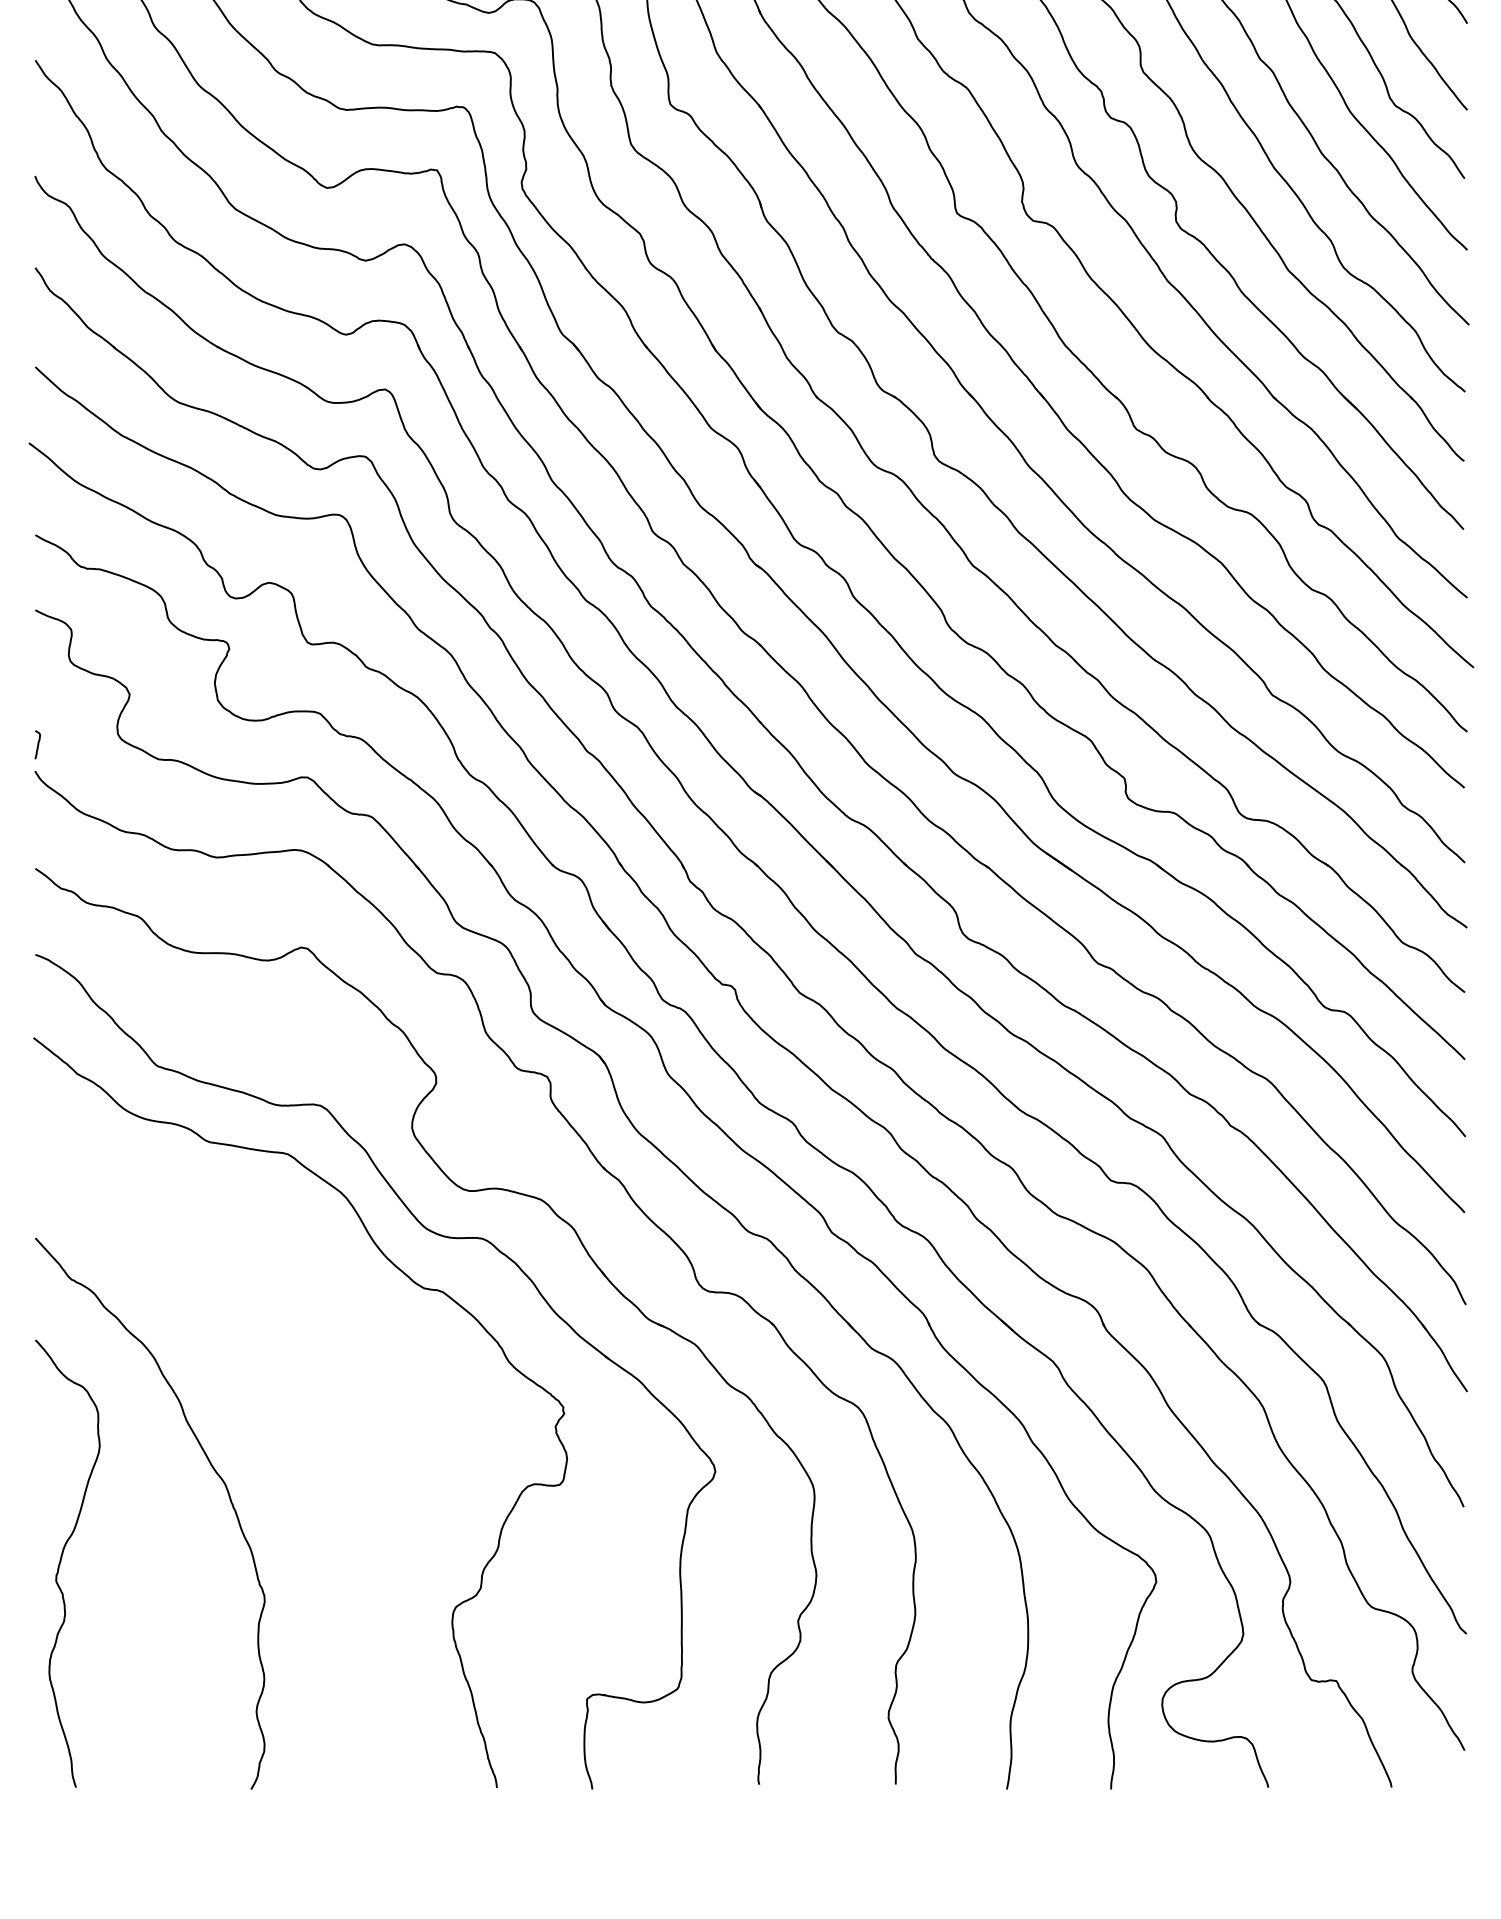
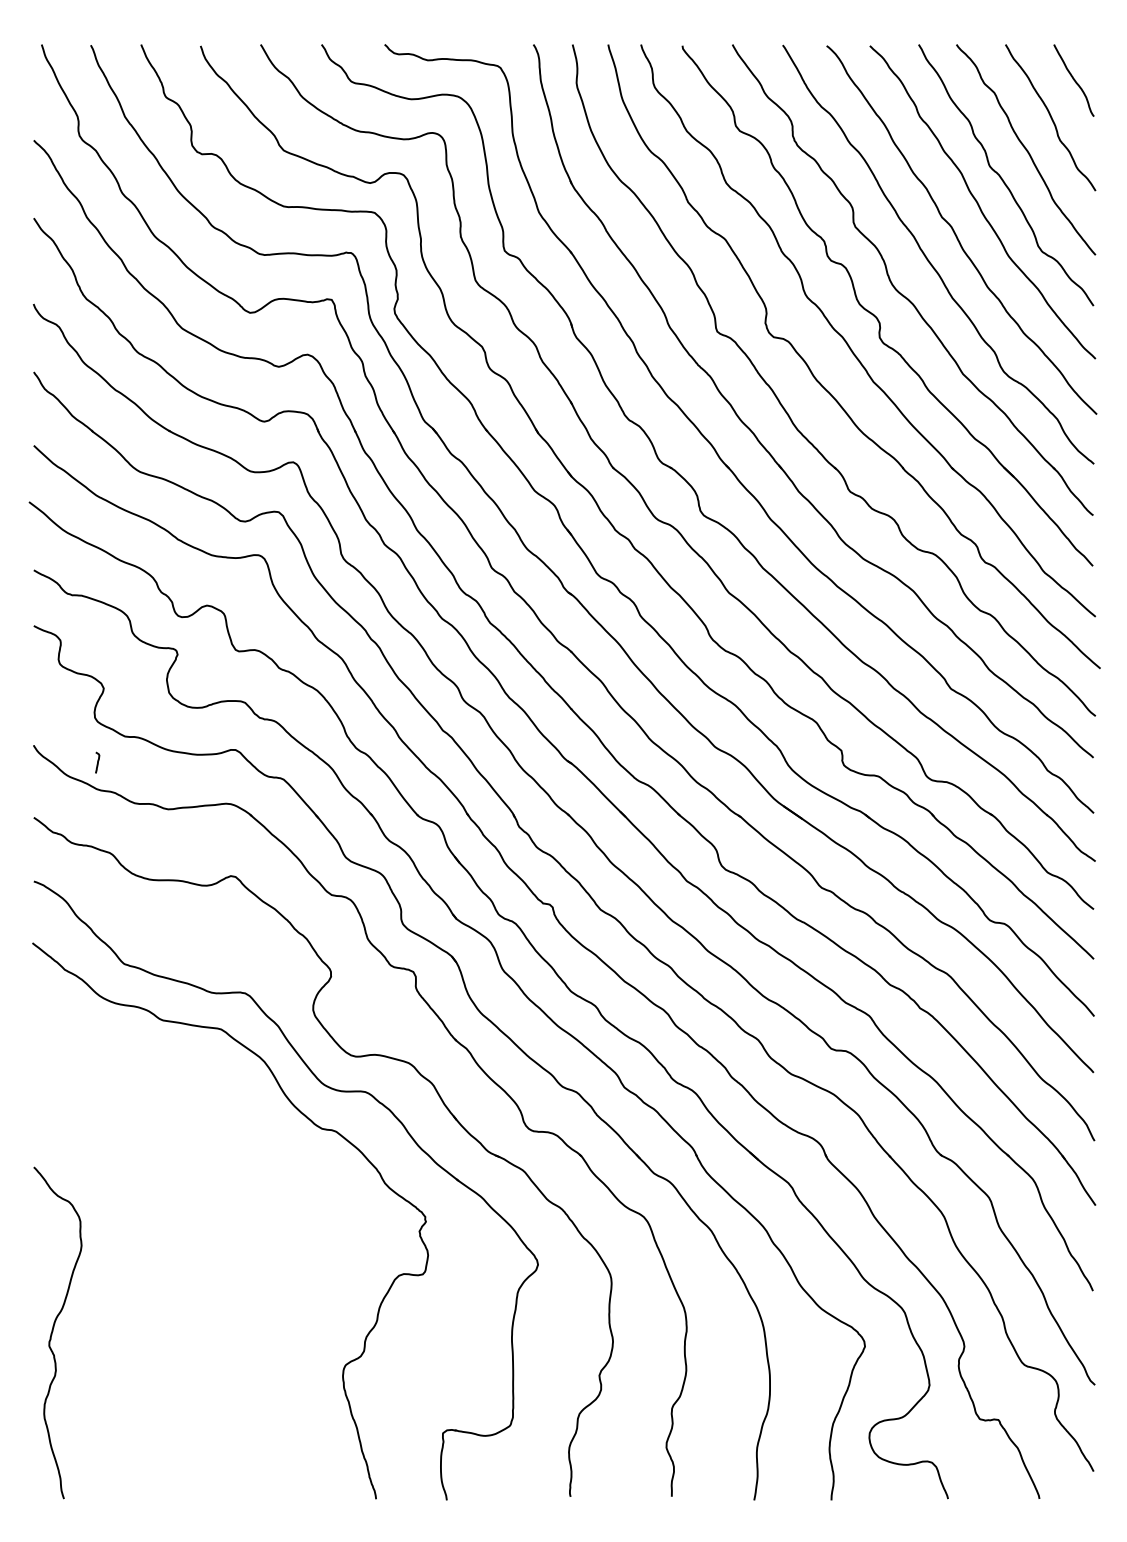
curve: (37, 744) -> (97, 762), moved
curve: (212, 1469) -> (165, 1263), removed

